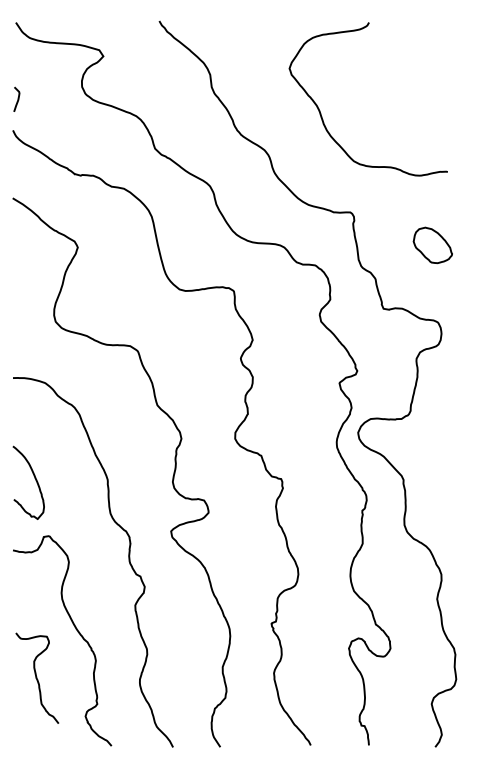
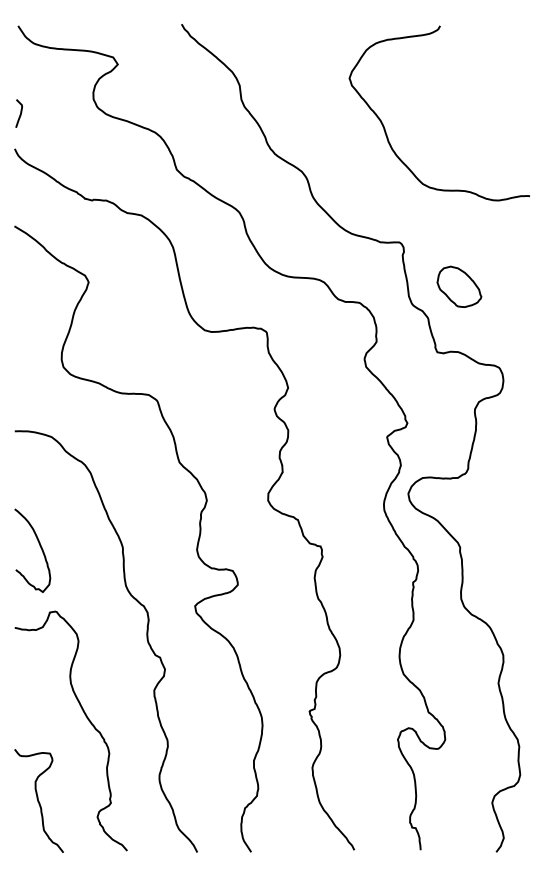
curve: (321, 113) -> (385, 129), moved
part: (432, 245) -> (458, 286), moved
curve: (37, 677) -> (39, 800), moved

